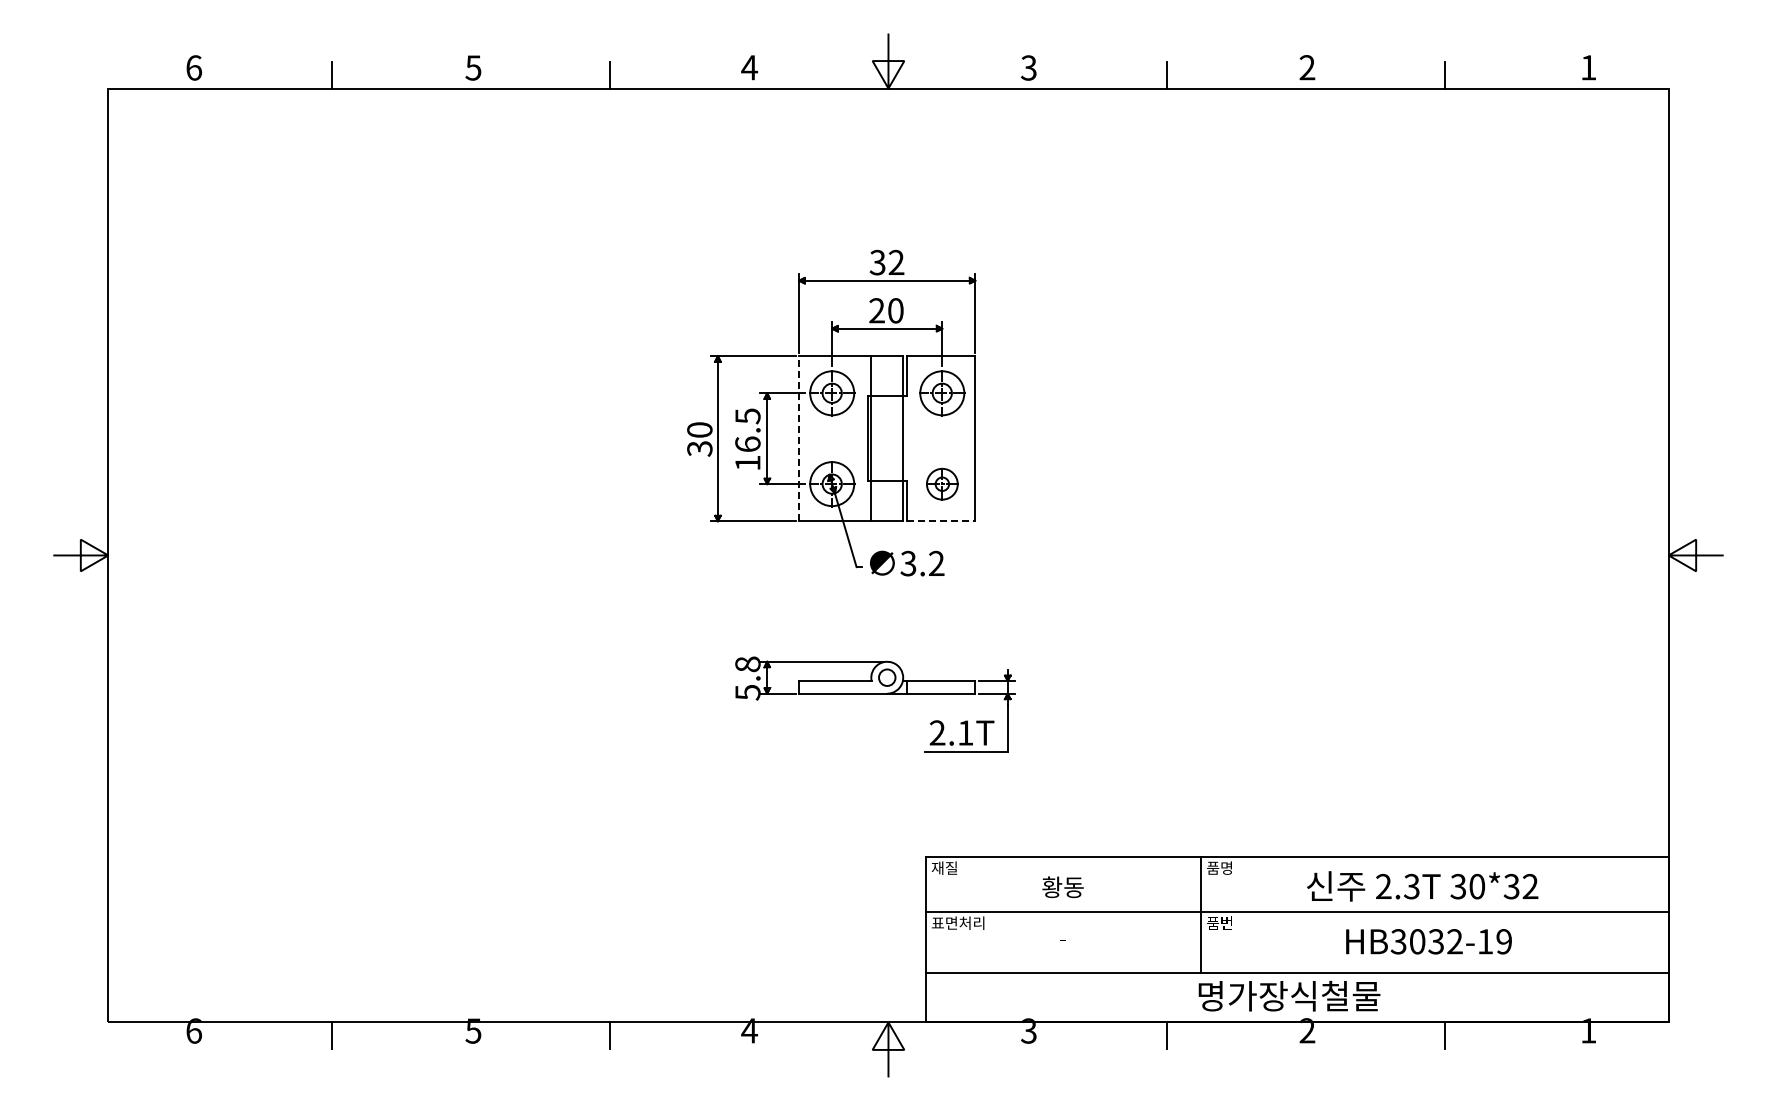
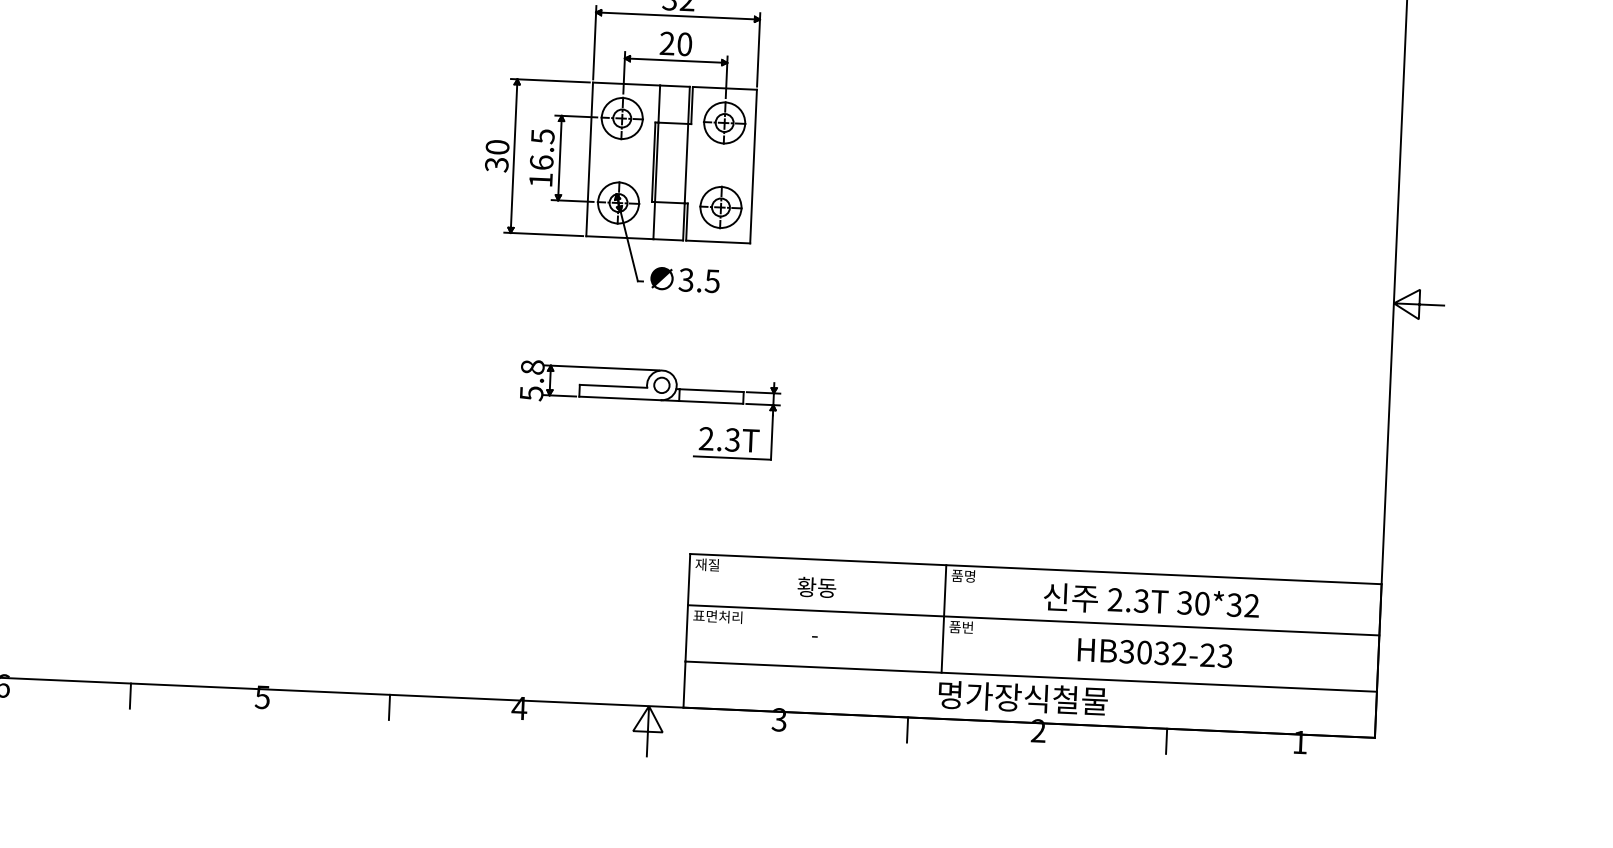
line: (799, 438) -> (589, 159), dashed -> solid
part: (942, 484) -> (721, 207), size x1.43
line: (941, 521) -> (718, 242), dashed -> solid
text: (936, 563) -> (712, 281), 3.2 -> 3.5
text: (965, 732) -> (732, 439), 2.1T -> 2.3T
text: (1494, 941) -> (1216, 655), HB3032-19 -> HB3032-23

